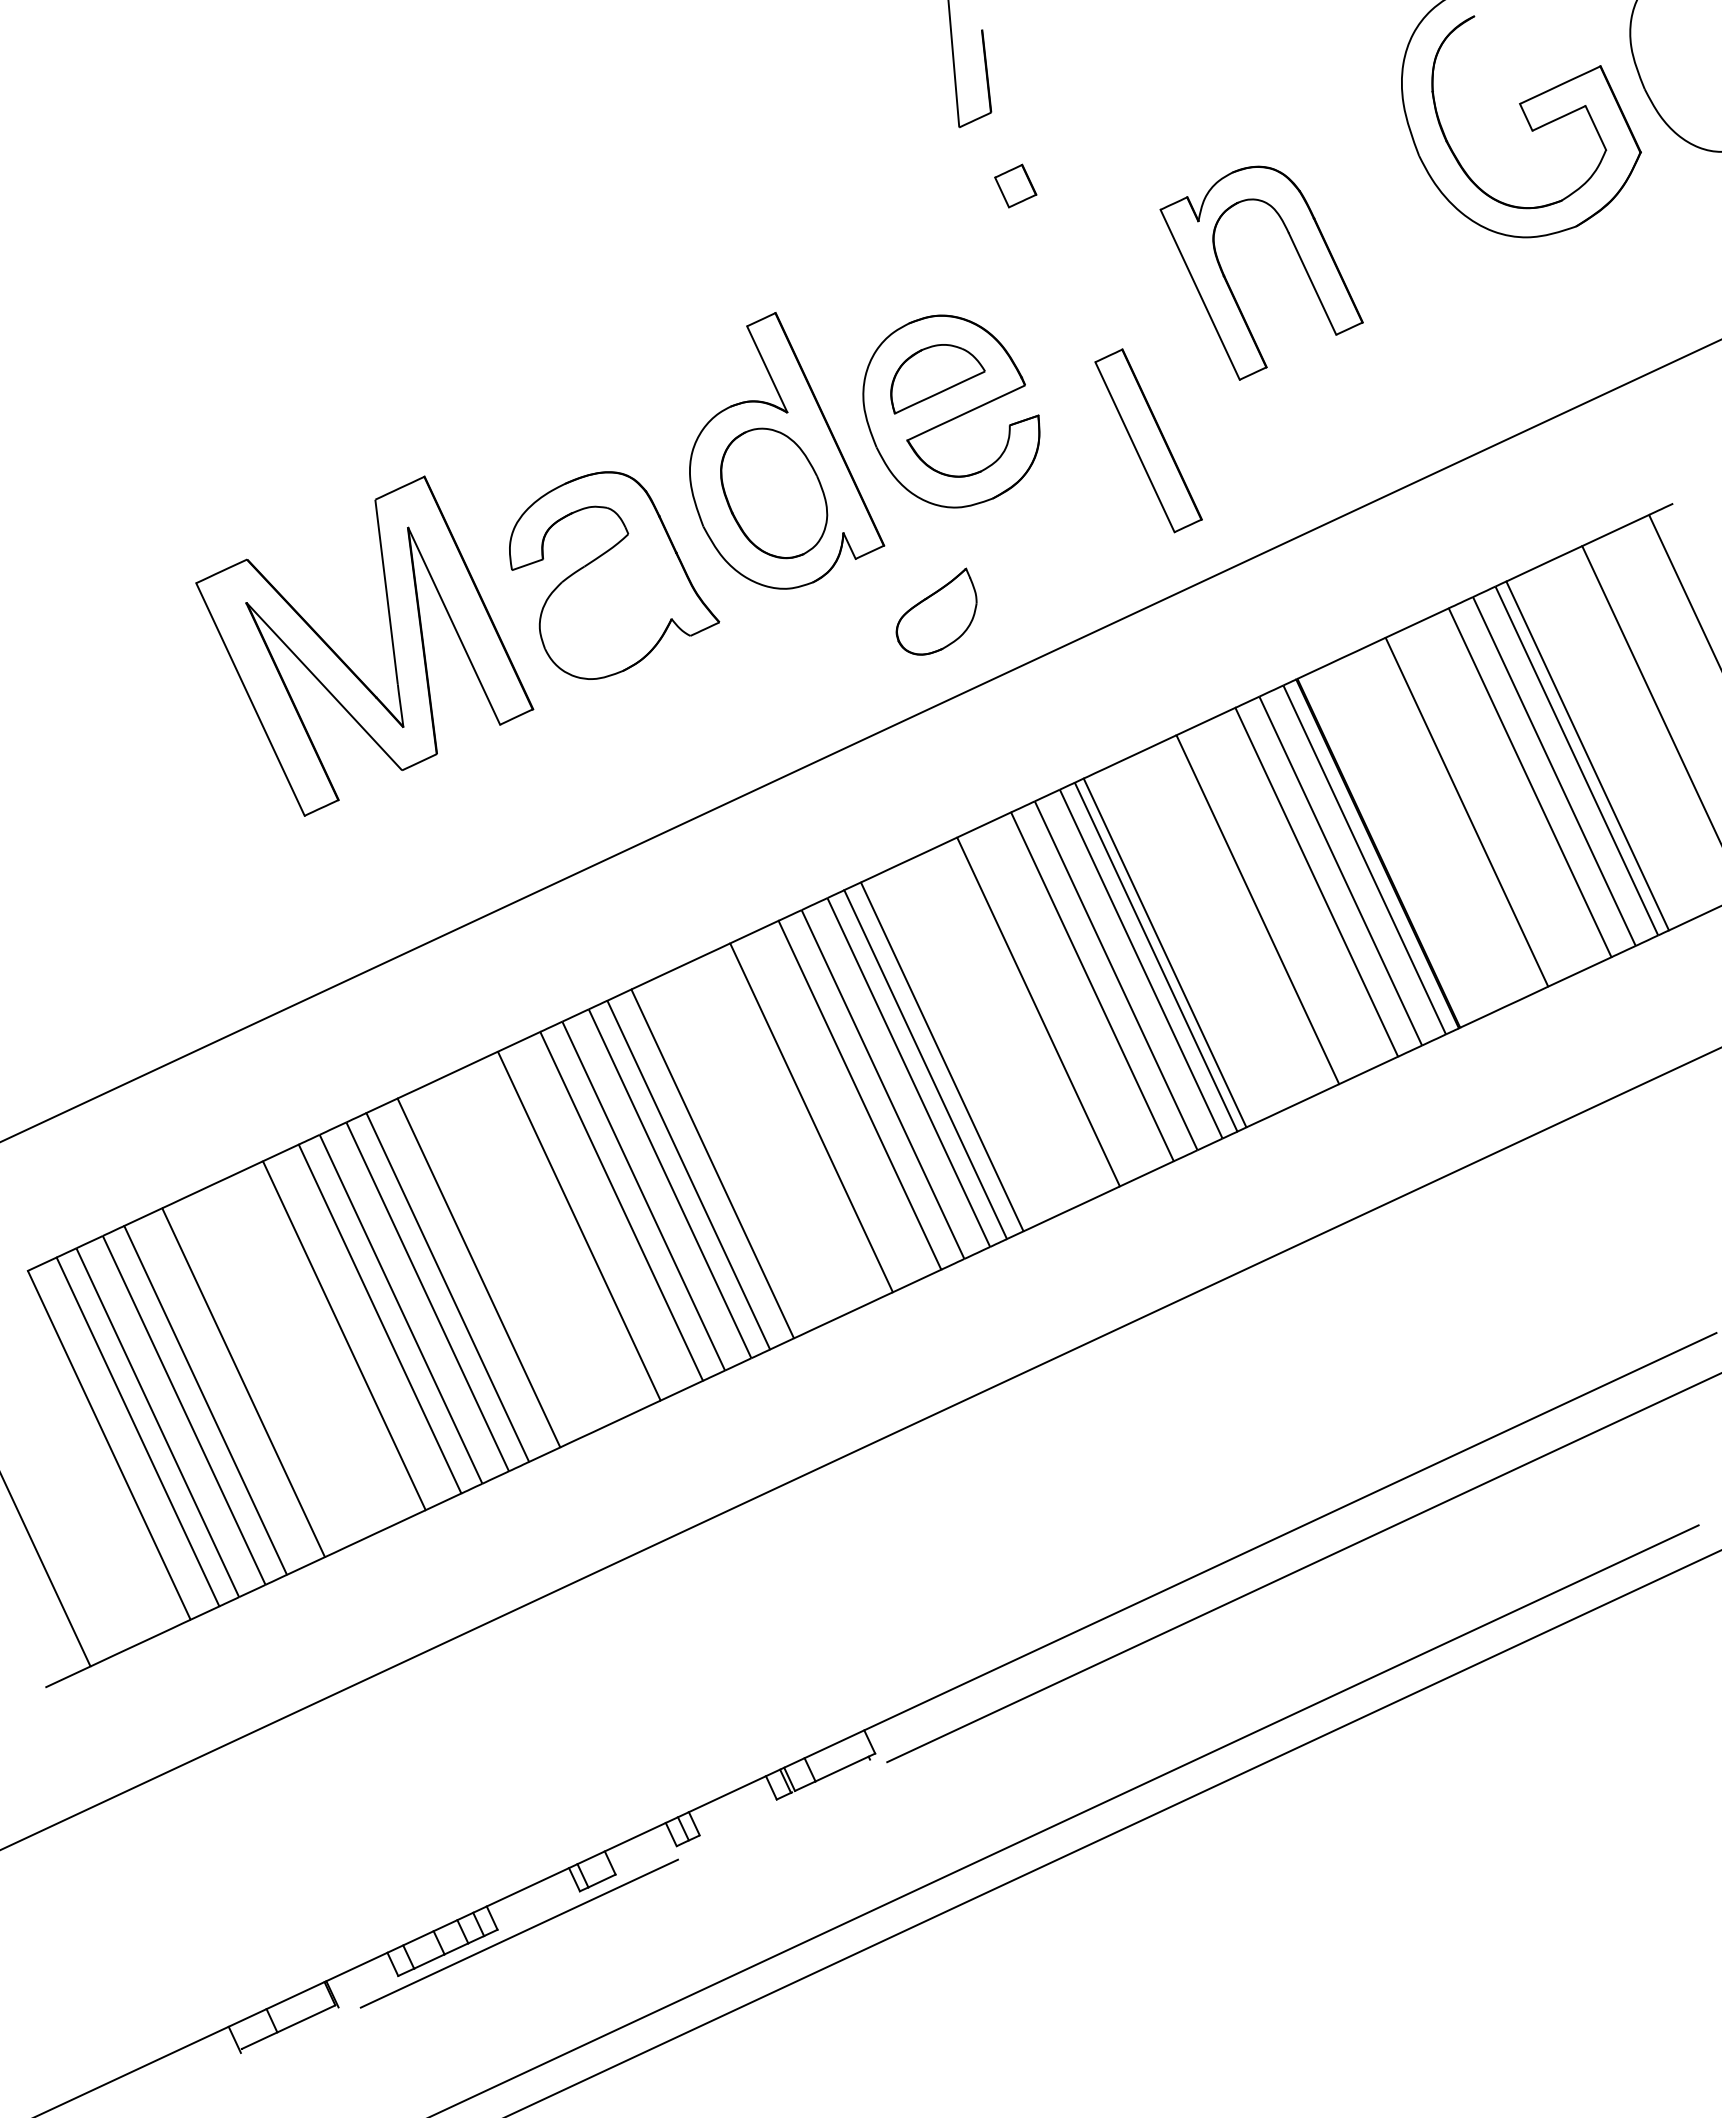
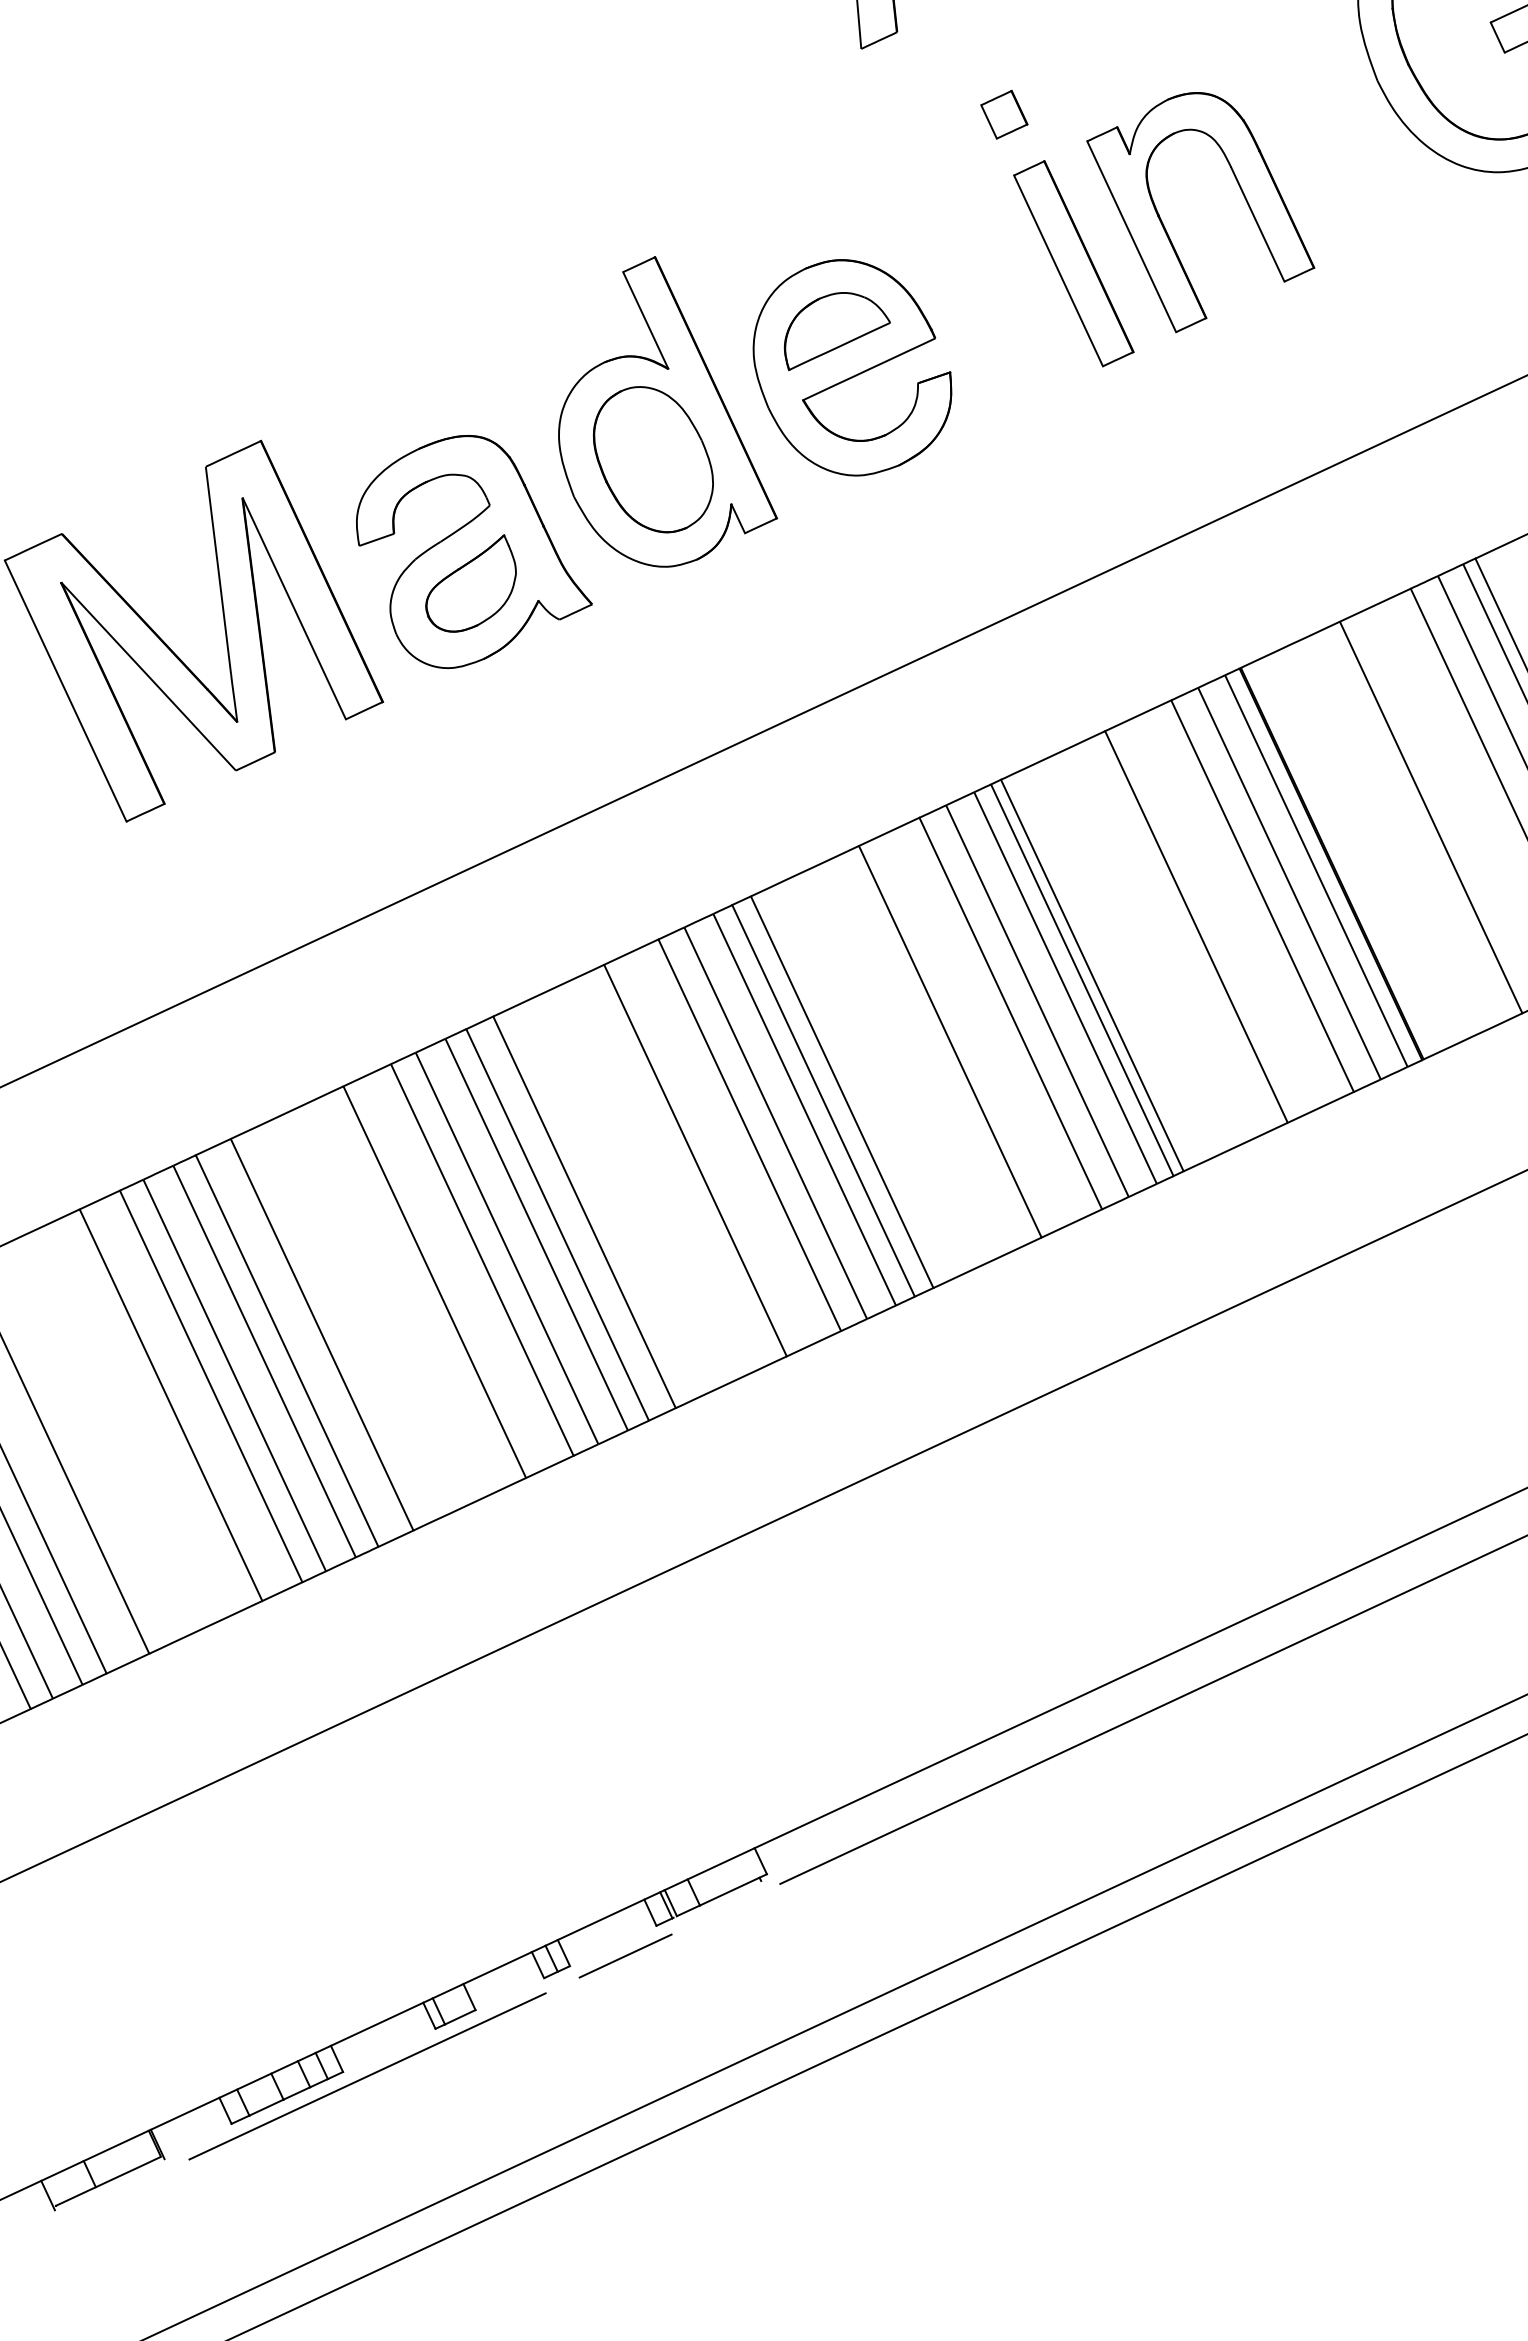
part: (1015, 185) -> (1004, 114), moved
part: (1148, 440) -> (1073, 263), moved
part: (936, 611) -> (470, 583), moved
line: (749, 1826) -> (625, 1956), added

